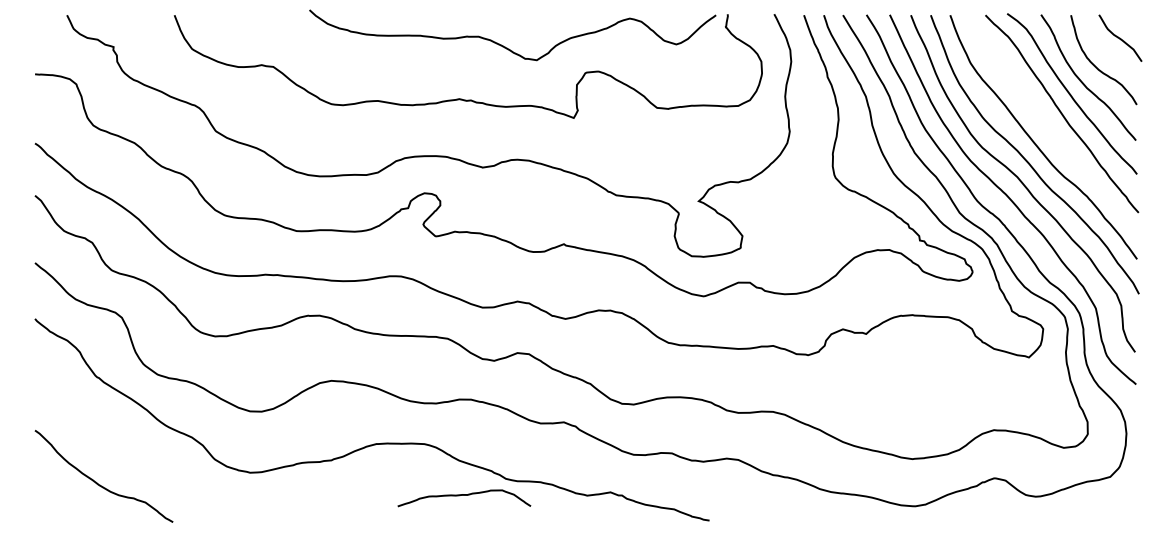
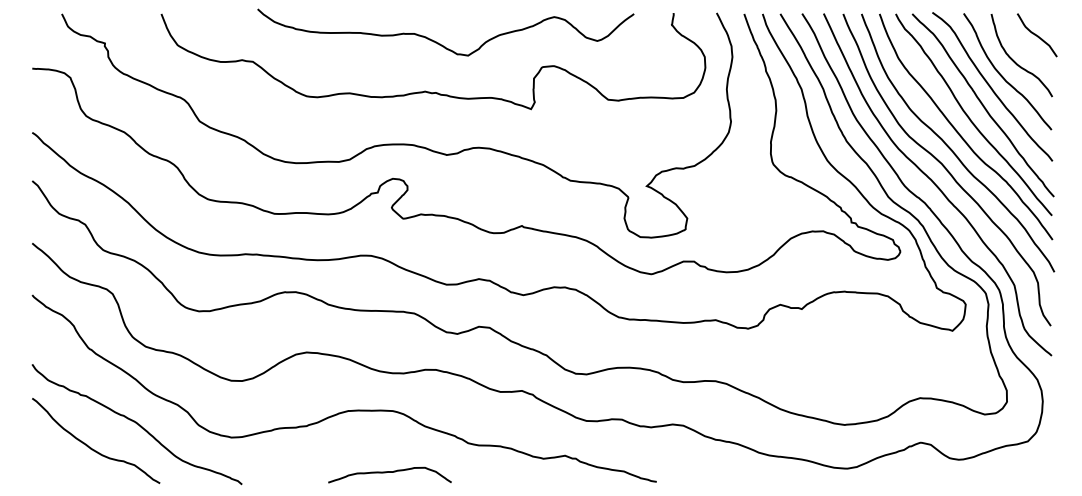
curve: (507, 47) -> (441, 43), moved
curve: (1047, 126) -> (969, 116), added
curve: (147, 457) -> (136, 423), added
curve: (464, 495) -> (390, 472), moved

